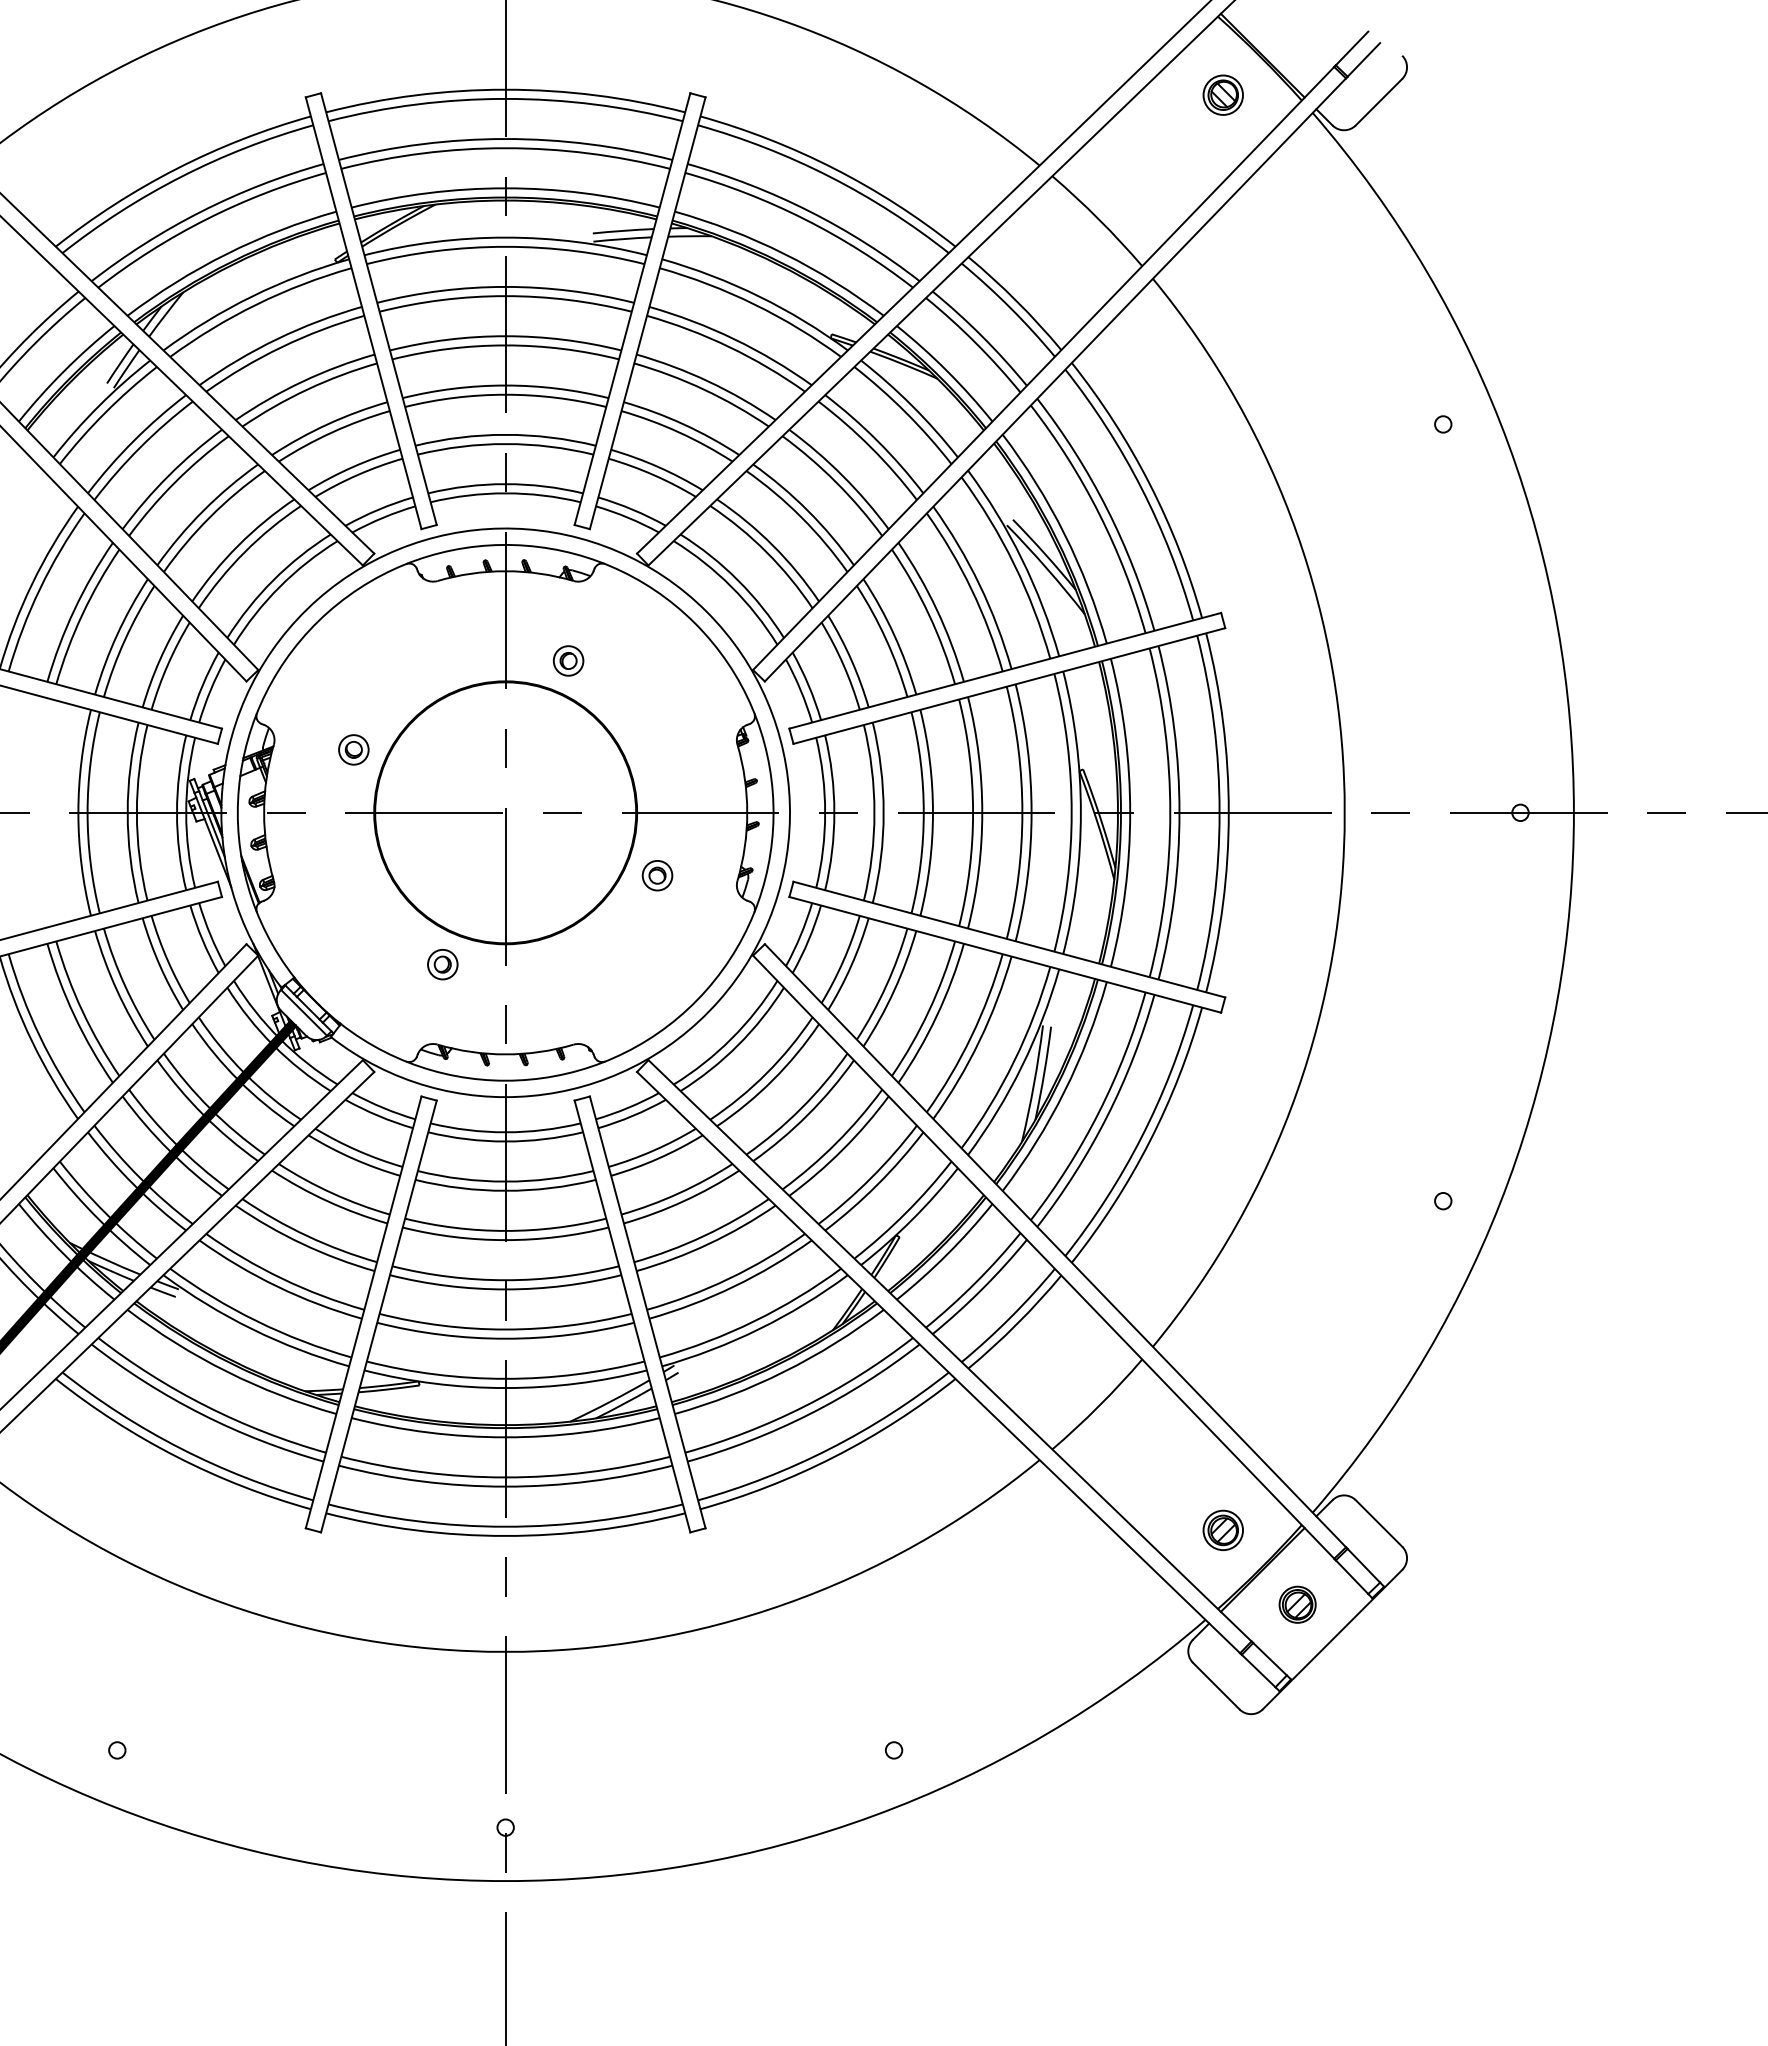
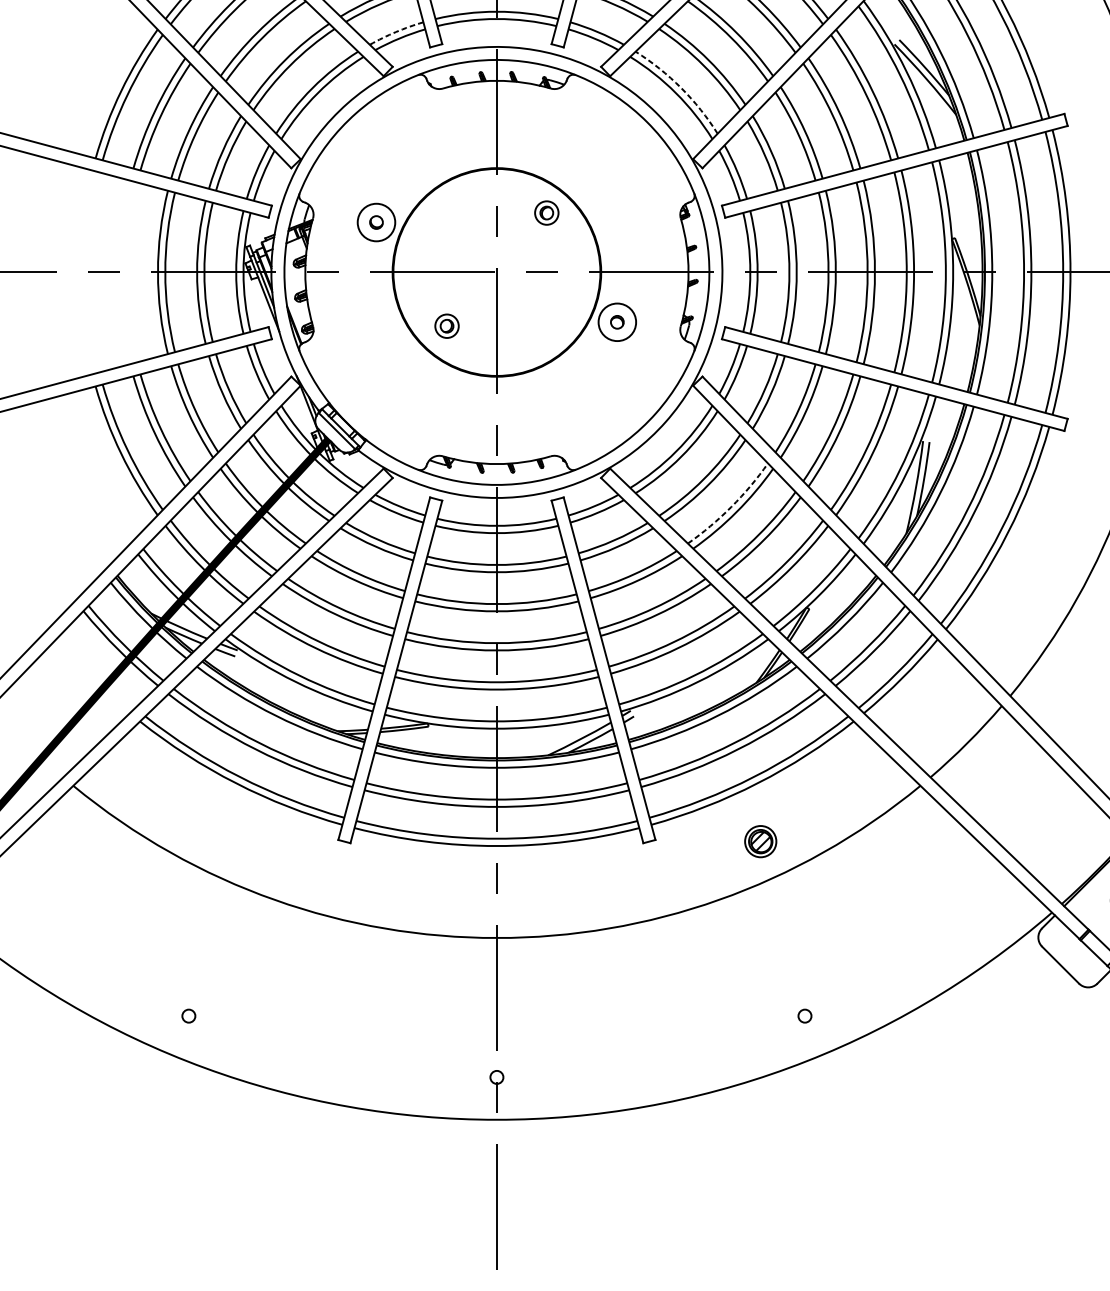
arc: (378, 509) -> (396, 31), solid -> dashed
arc: (738, 580) -> (681, 88), solid -> dashed
part: (568, 660) -> (546, 212), moved
circle: (353, 749) -> (376, 222), size x1.6
circle: (657, 875) -> (617, 322), size x1.6
part: (442, 964) -> (446, 326), moved
arc: (801, 1108) -> (731, 506), solid -> dashed
part: (1222, 1529) -> (760, 840), moved

